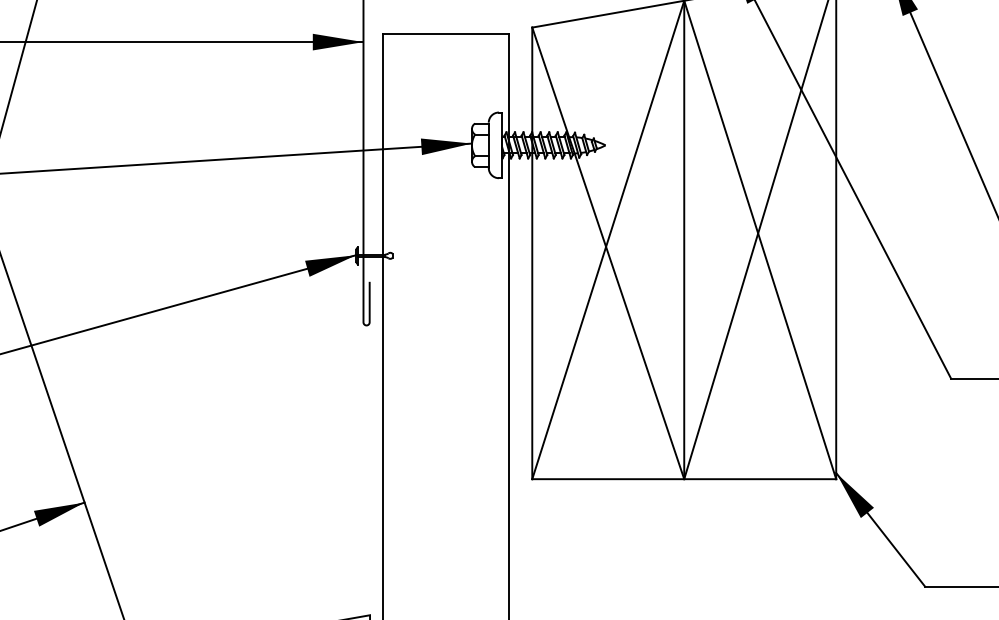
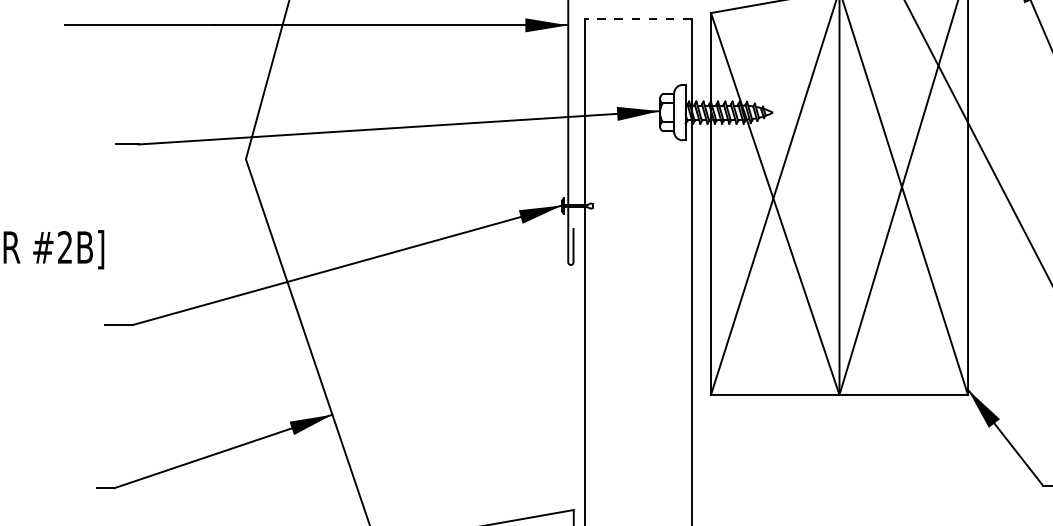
line: (446, 34) -> (638, 18), solid -> dashed

